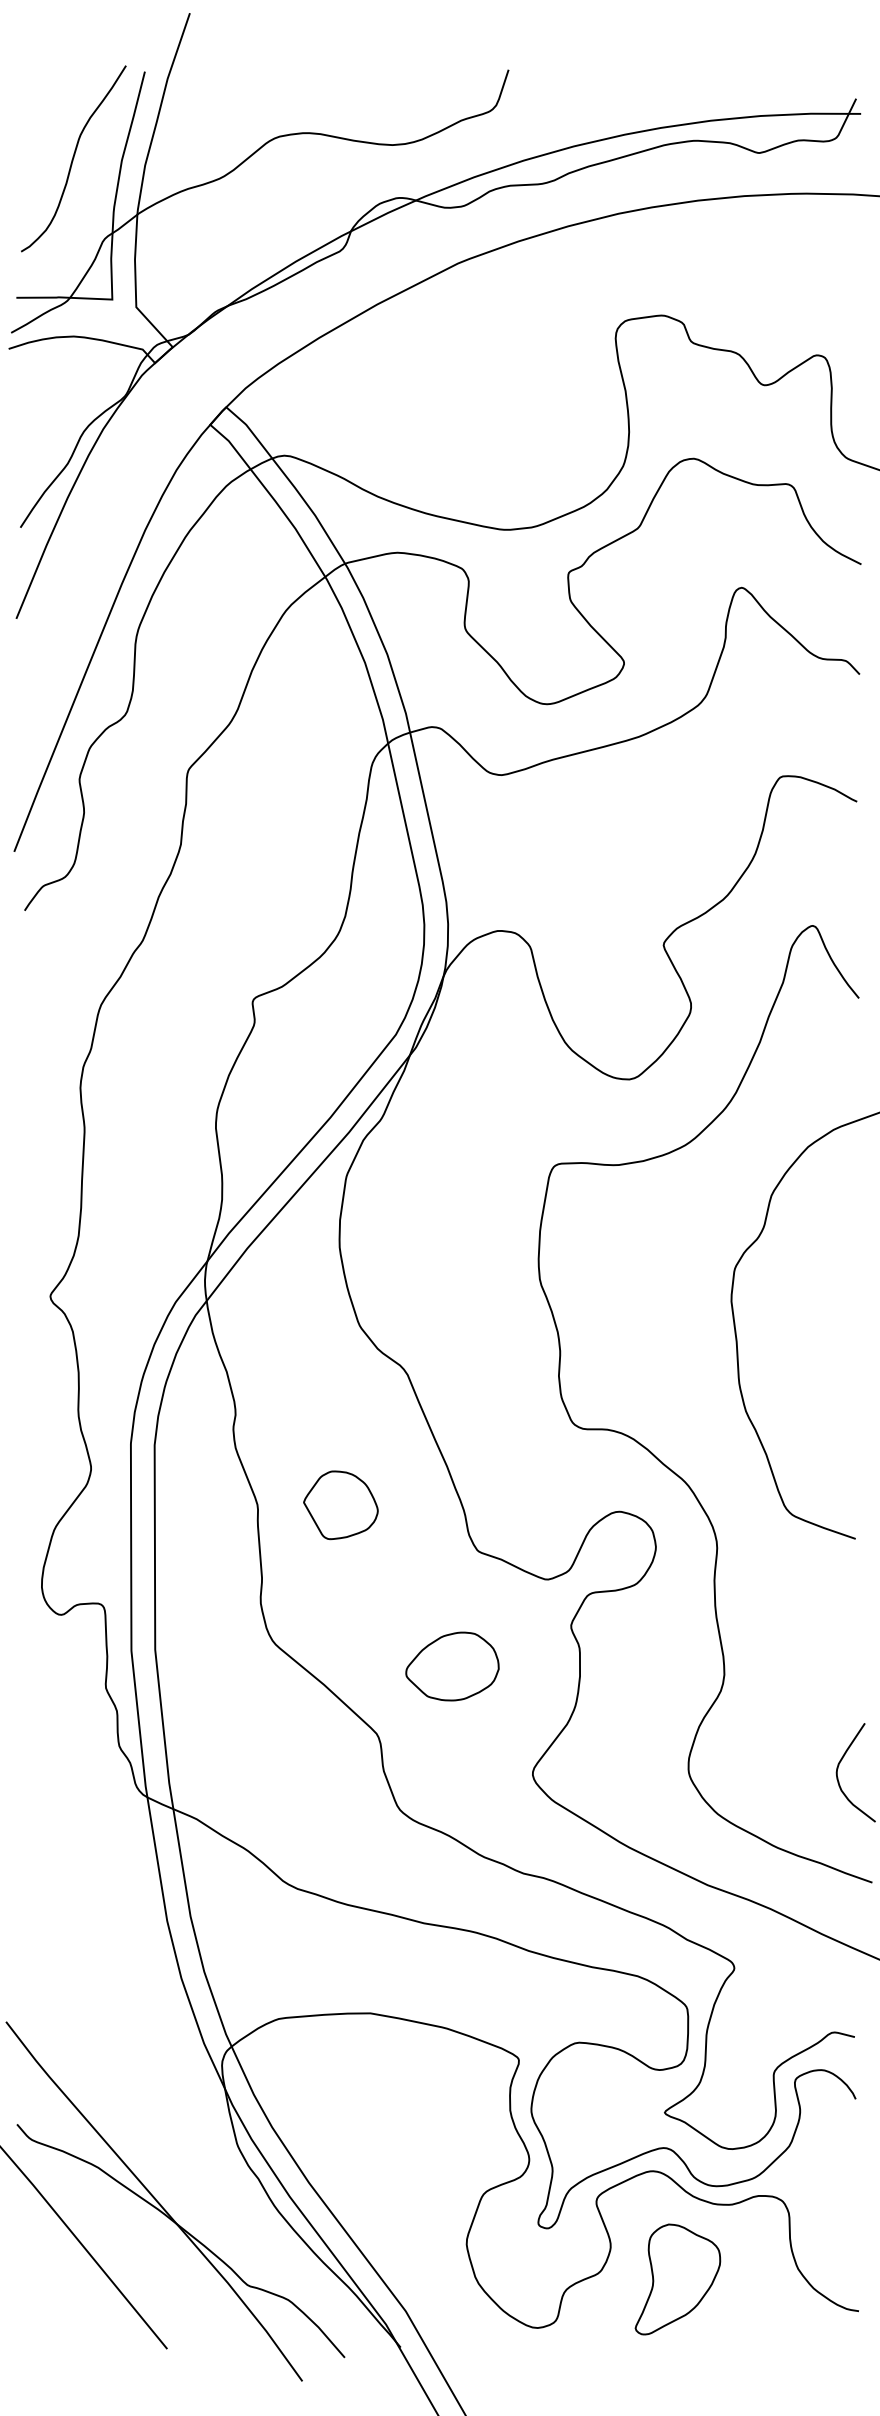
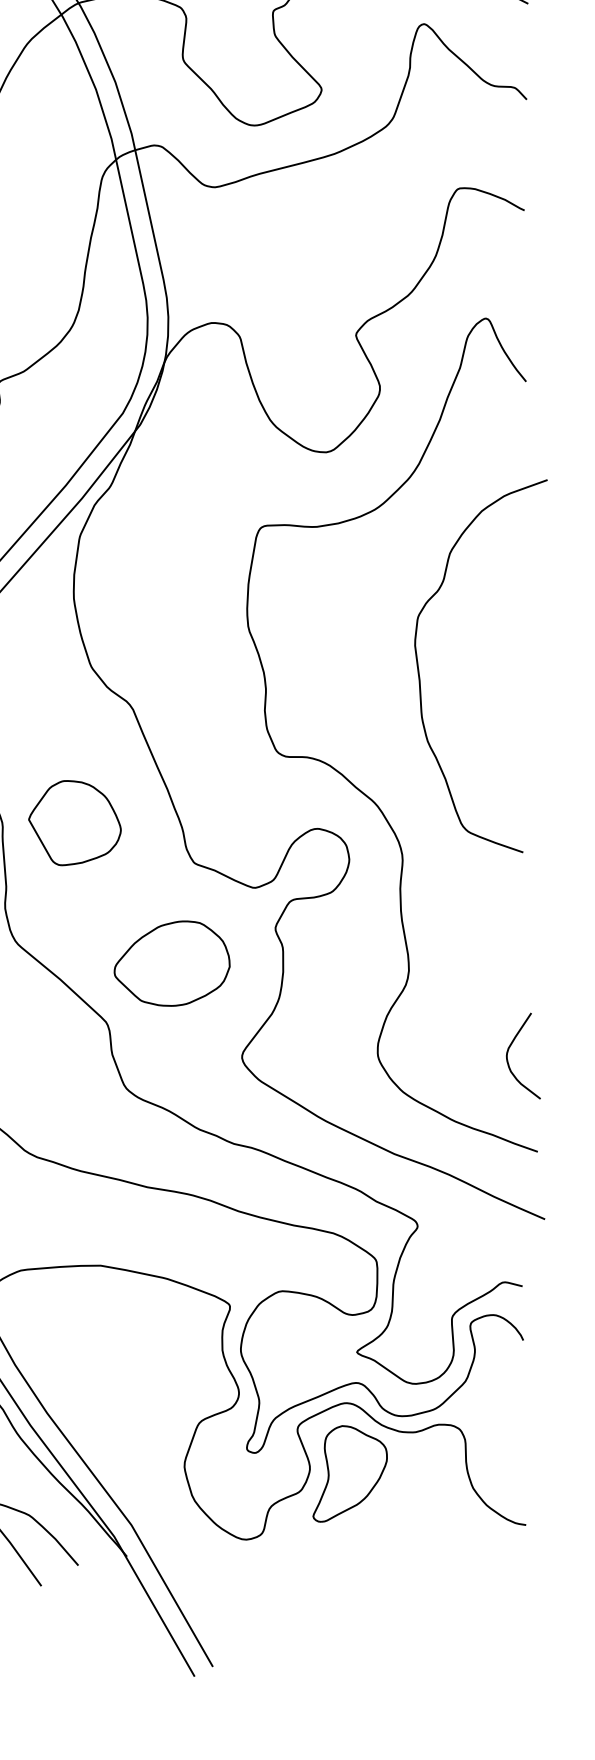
part: (340, 1505) -> (74, 823), size x1.43
part: (452, 1666) -> (172, 963), size x1.43
part: (677, 2279) -> (349, 1473), moved

